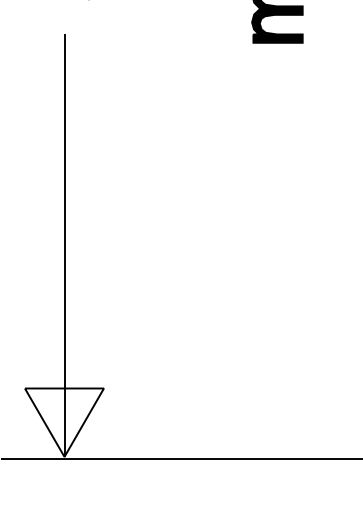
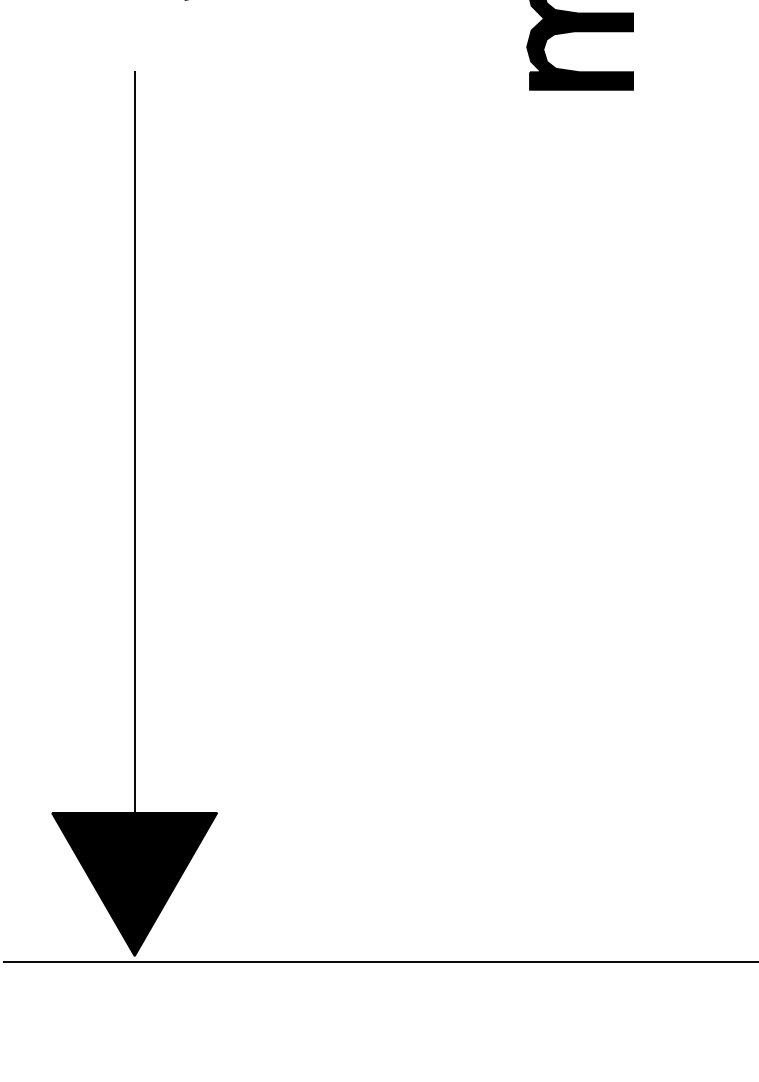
fill: (63, 422) -> (132, 884), added

